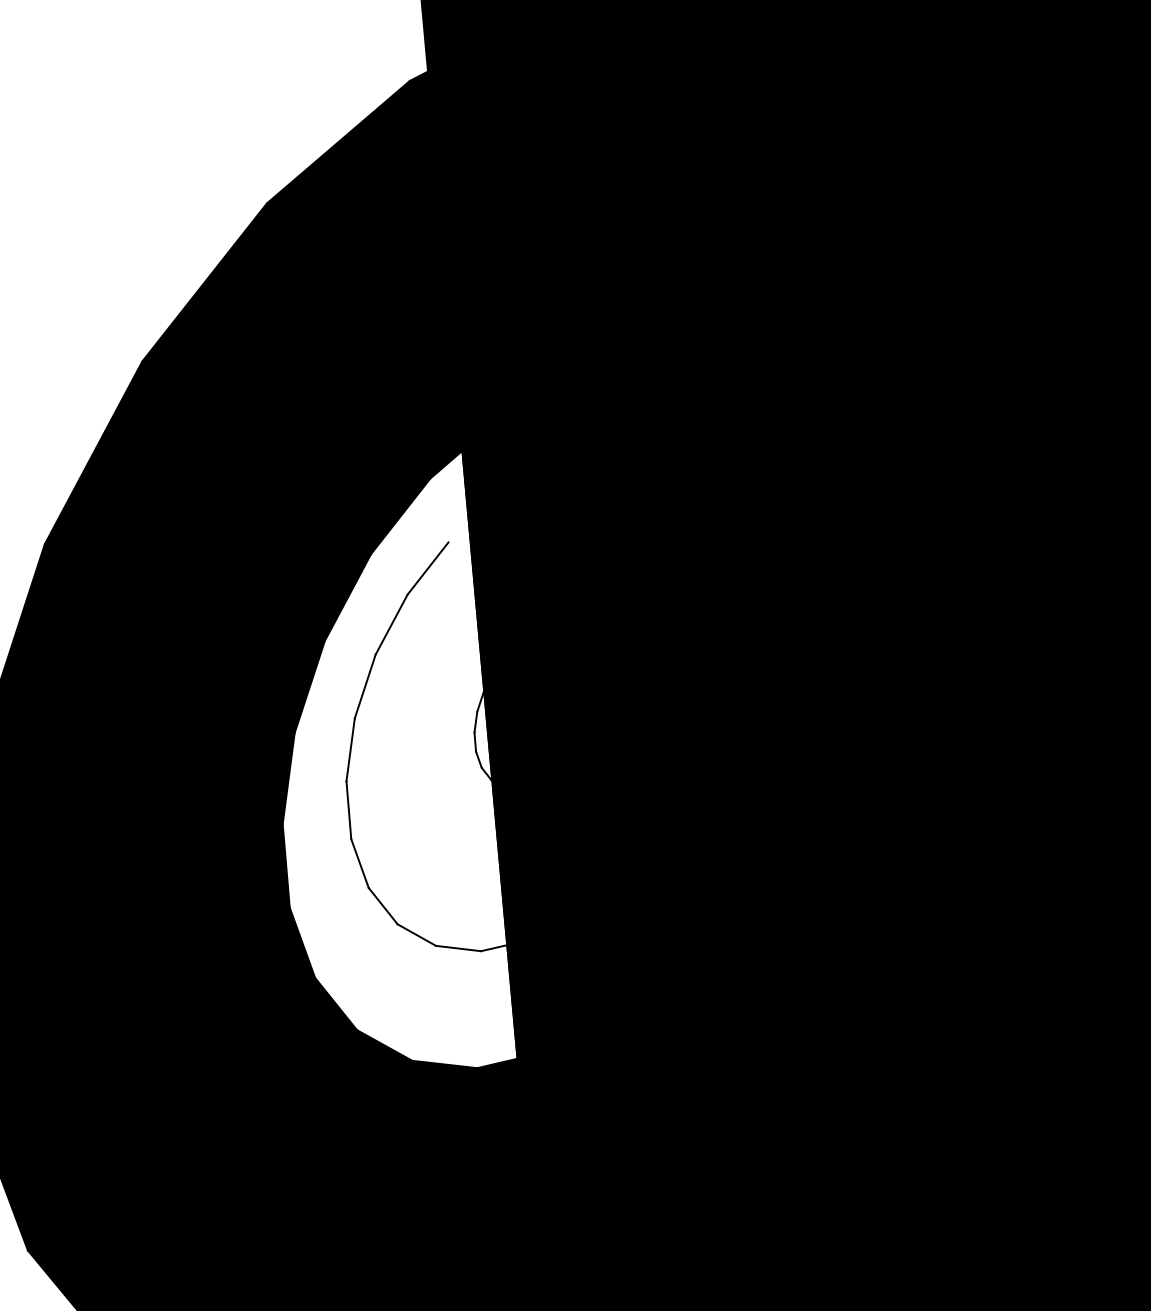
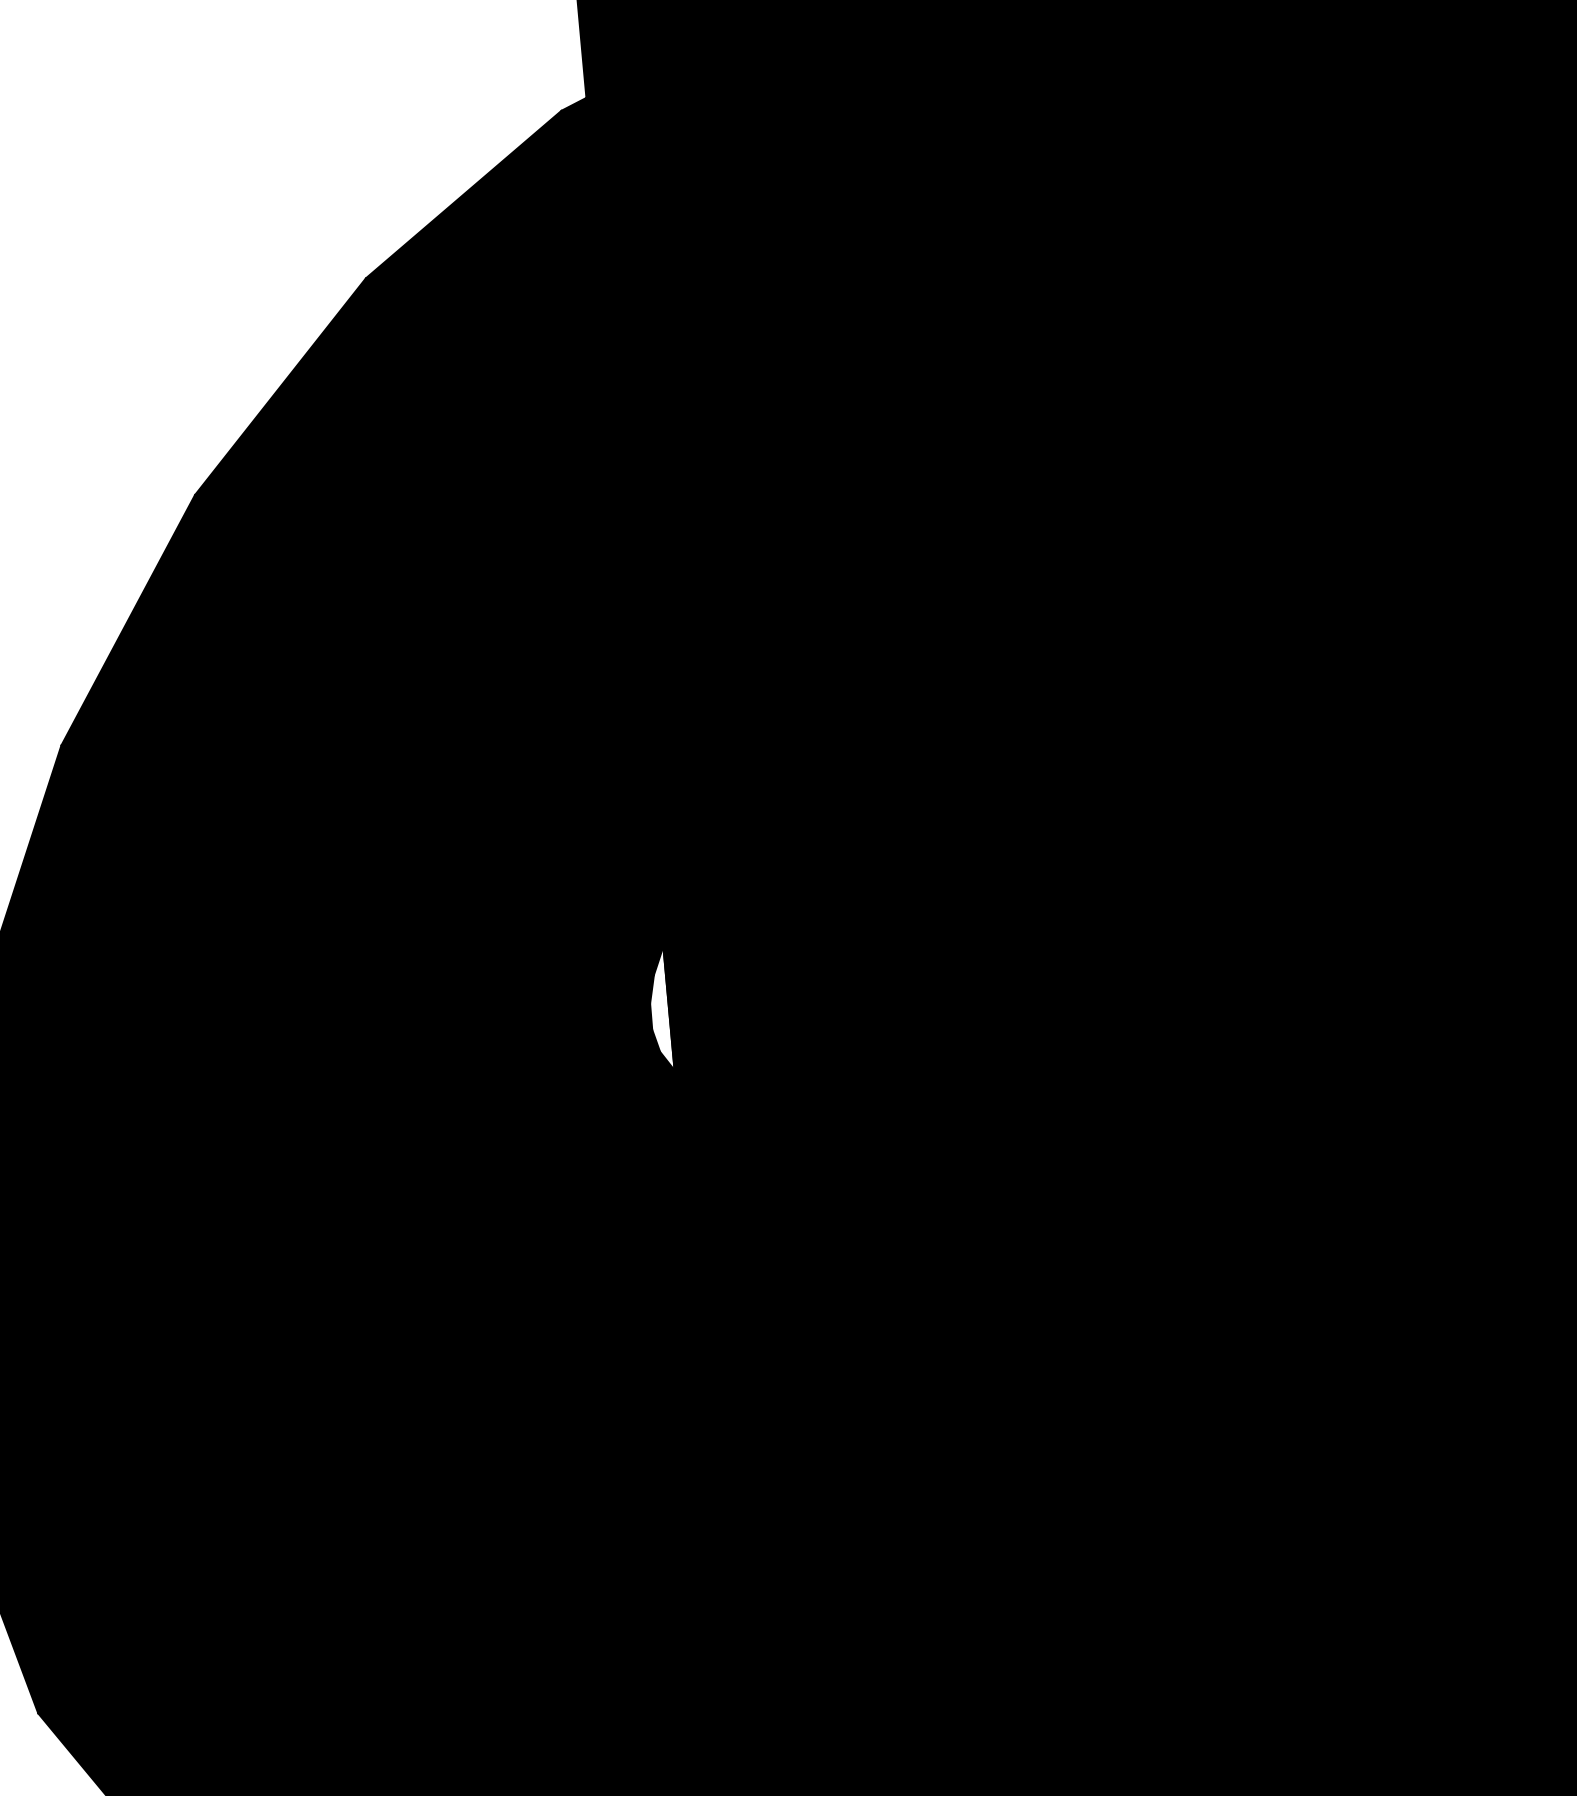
fill: (400, 759) -> (548, 1040), added

